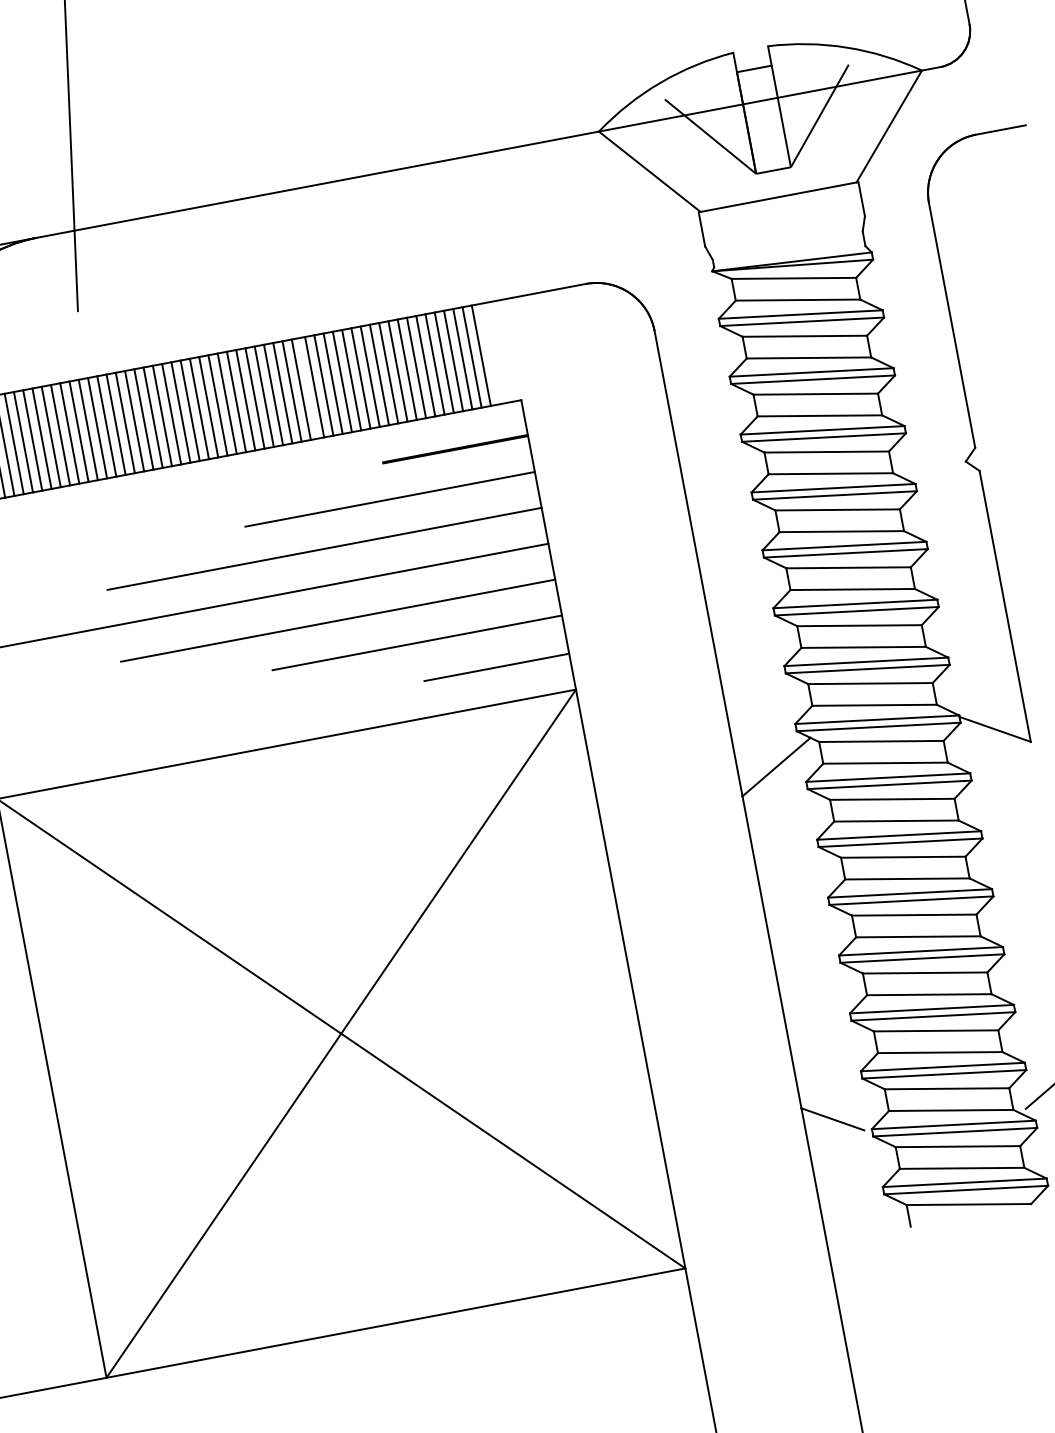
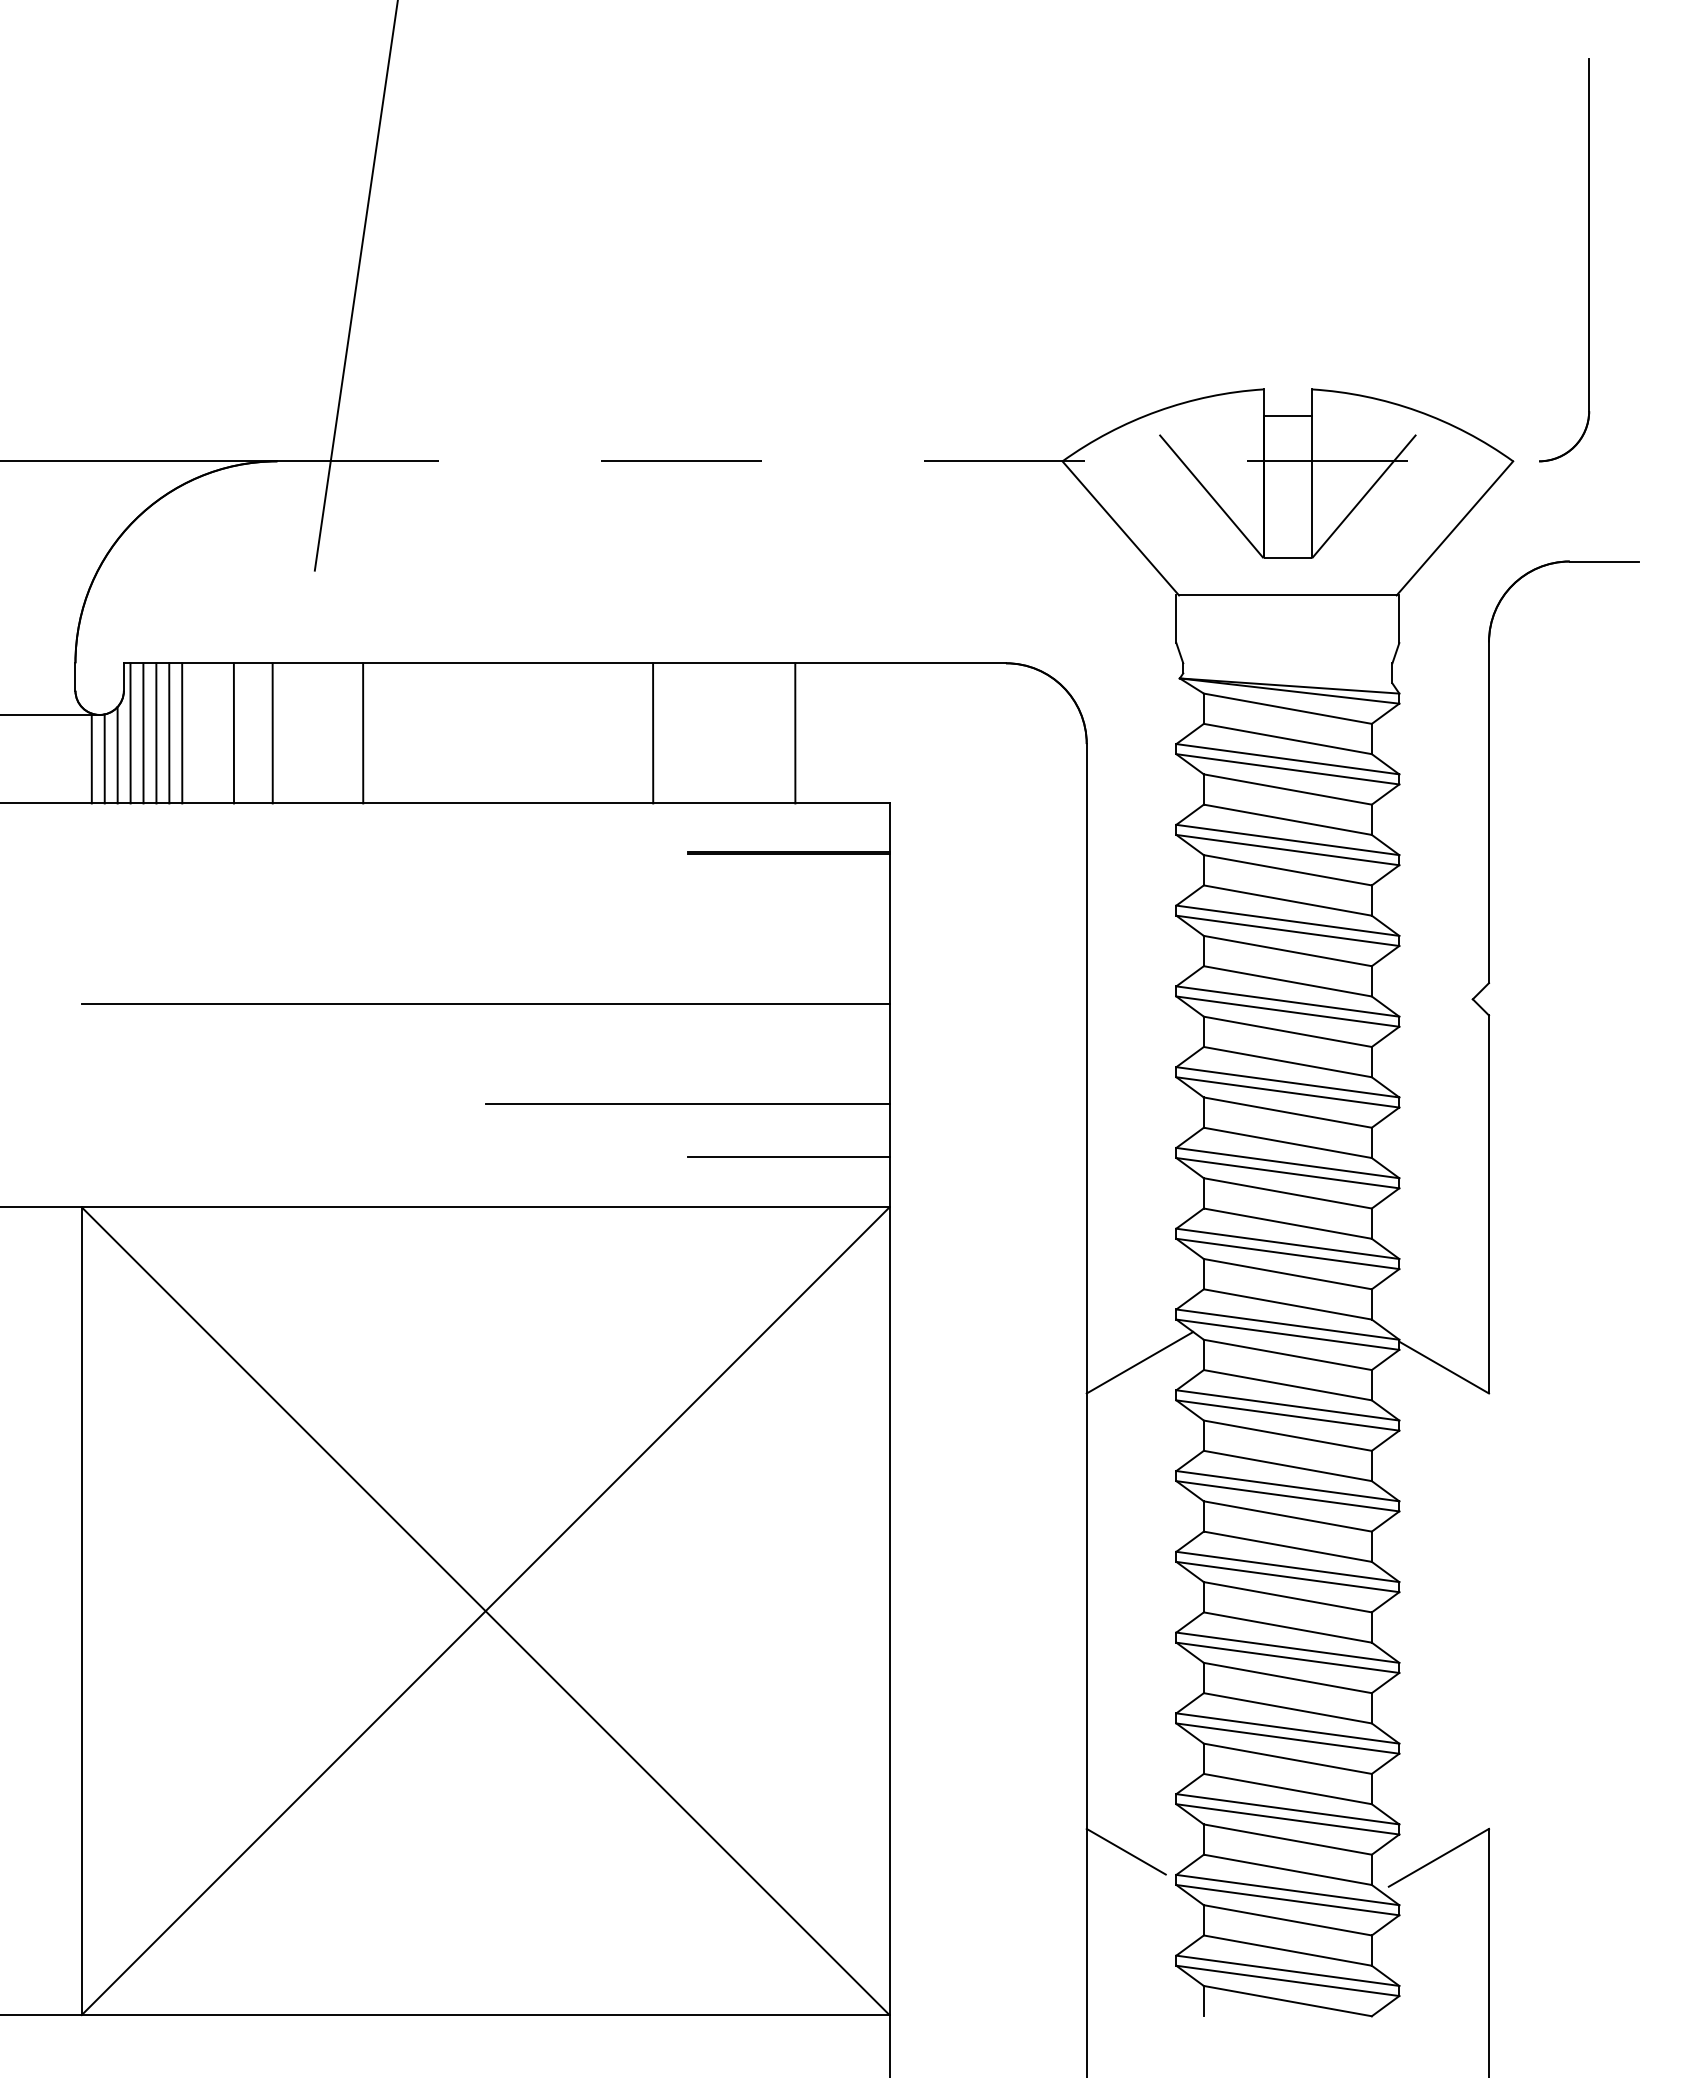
line: (488, 152) -> (908, 461), solid -> dashed
line: (480, 355) -> (846, 733), removed
line: (472, 357) -> (834, 733), removed
line: (463, 359) -> (821, 733), removed
line: (453, 361) -> (808, 733), removed
line: (435, 364) -> (782, 733), removed
line: (425, 366) -> (769, 733), removed
line: (416, 368) -> (756, 733), removed
line: (407, 369) -> (743, 733), removed
line: (397, 371) -> (730, 733), removed
line: (388, 373) -> (717, 733), removed
line: (379, 375) -> (704, 733), removed
line: (369, 376) -> (691, 733), removed
line: (360, 378) -> (678, 733), removed
line: (352, 380) -> (666, 733), removed
line: (333, 383) -> (640, 733), removed
line: (324, 385) -> (627, 733), removed
line: (314, 387) -> (614, 733), removed
line: (301, 389) -> (595, 733), removed
line: (291, 391) -> (582, 733), removed
line: (282, 393) -> (569, 733), removed
line: (273, 395) -> (556, 733), removed
line: (264, 396) -> (544, 733), removed
line: (255, 398) -> (531, 733), removed
line: (245, 400) -> (518, 733), removed
line: (236, 402) -> (505, 733), removed
line: (227, 403) -> (492, 733), removed
line: (217, 405) -> (479, 733), removed
line: (208, 407) -> (466, 733), removed
line: (199, 409) -> (453, 733), removed
line: (190, 410) -> (440, 733), removed
line: (180, 412) -> (427, 733), removed
line: (171, 414) -> (414, 733), removed
line: (162, 416) -> (401, 733), removed
line: (152, 417) -> (388, 733), removed
line: (144, 419) -> (376, 733), removed
line: (125, 423) -> (350, 733), removed
line: (116, 424) -> (337, 733), removed
line: (106, 426) -> (324, 733), removed
line: (97, 428) -> (311, 733), removed
line: (88, 430) -> (298, 733), removed
line: (78, 431) -> (285, 733), removed
line: (60, 435) -> (259, 733), removed
line: (51, 437) -> (246, 733), removed
line: (32, 440) -> (220, 733), removed
line: (23, 442) -> (208, 733), removed
line: (14, 444) -> (195, 733), removed
line: (390, 499) -> (687, 903), removed
line: (324, 548) -> (586, 953), removed
line: (338, 620) -> (586, 1053), removed

